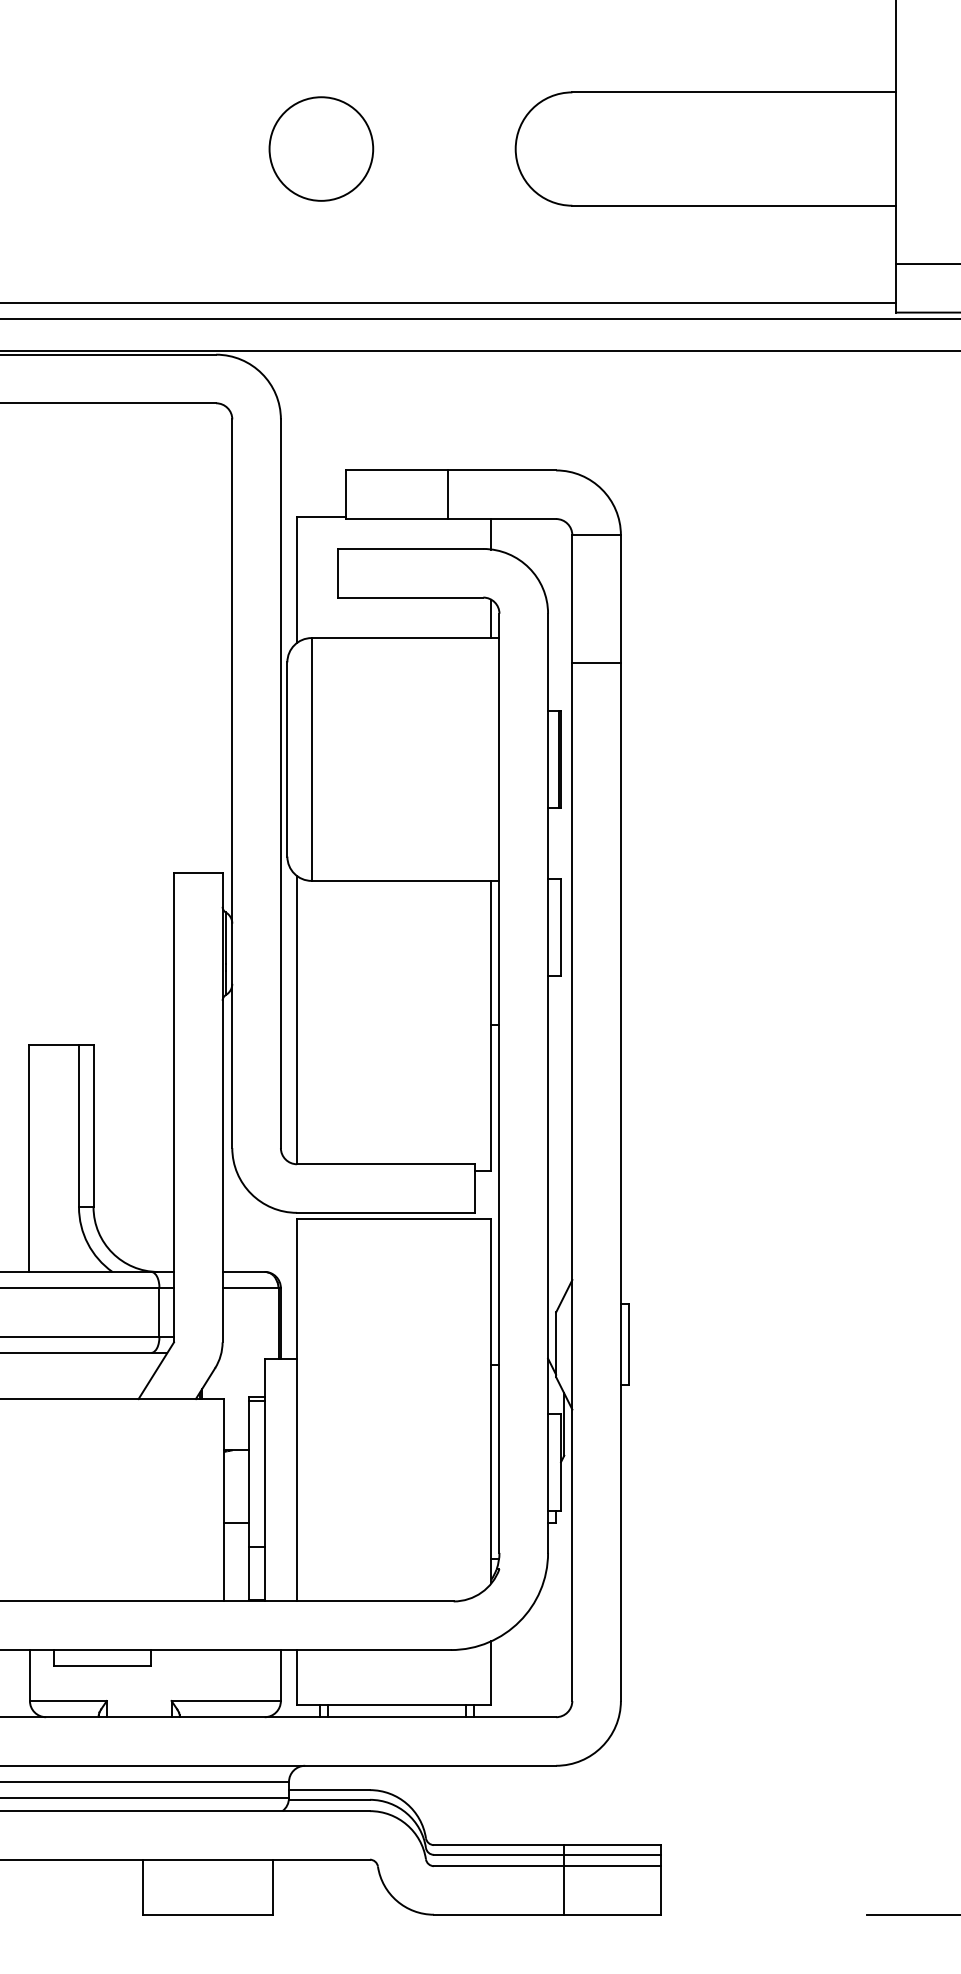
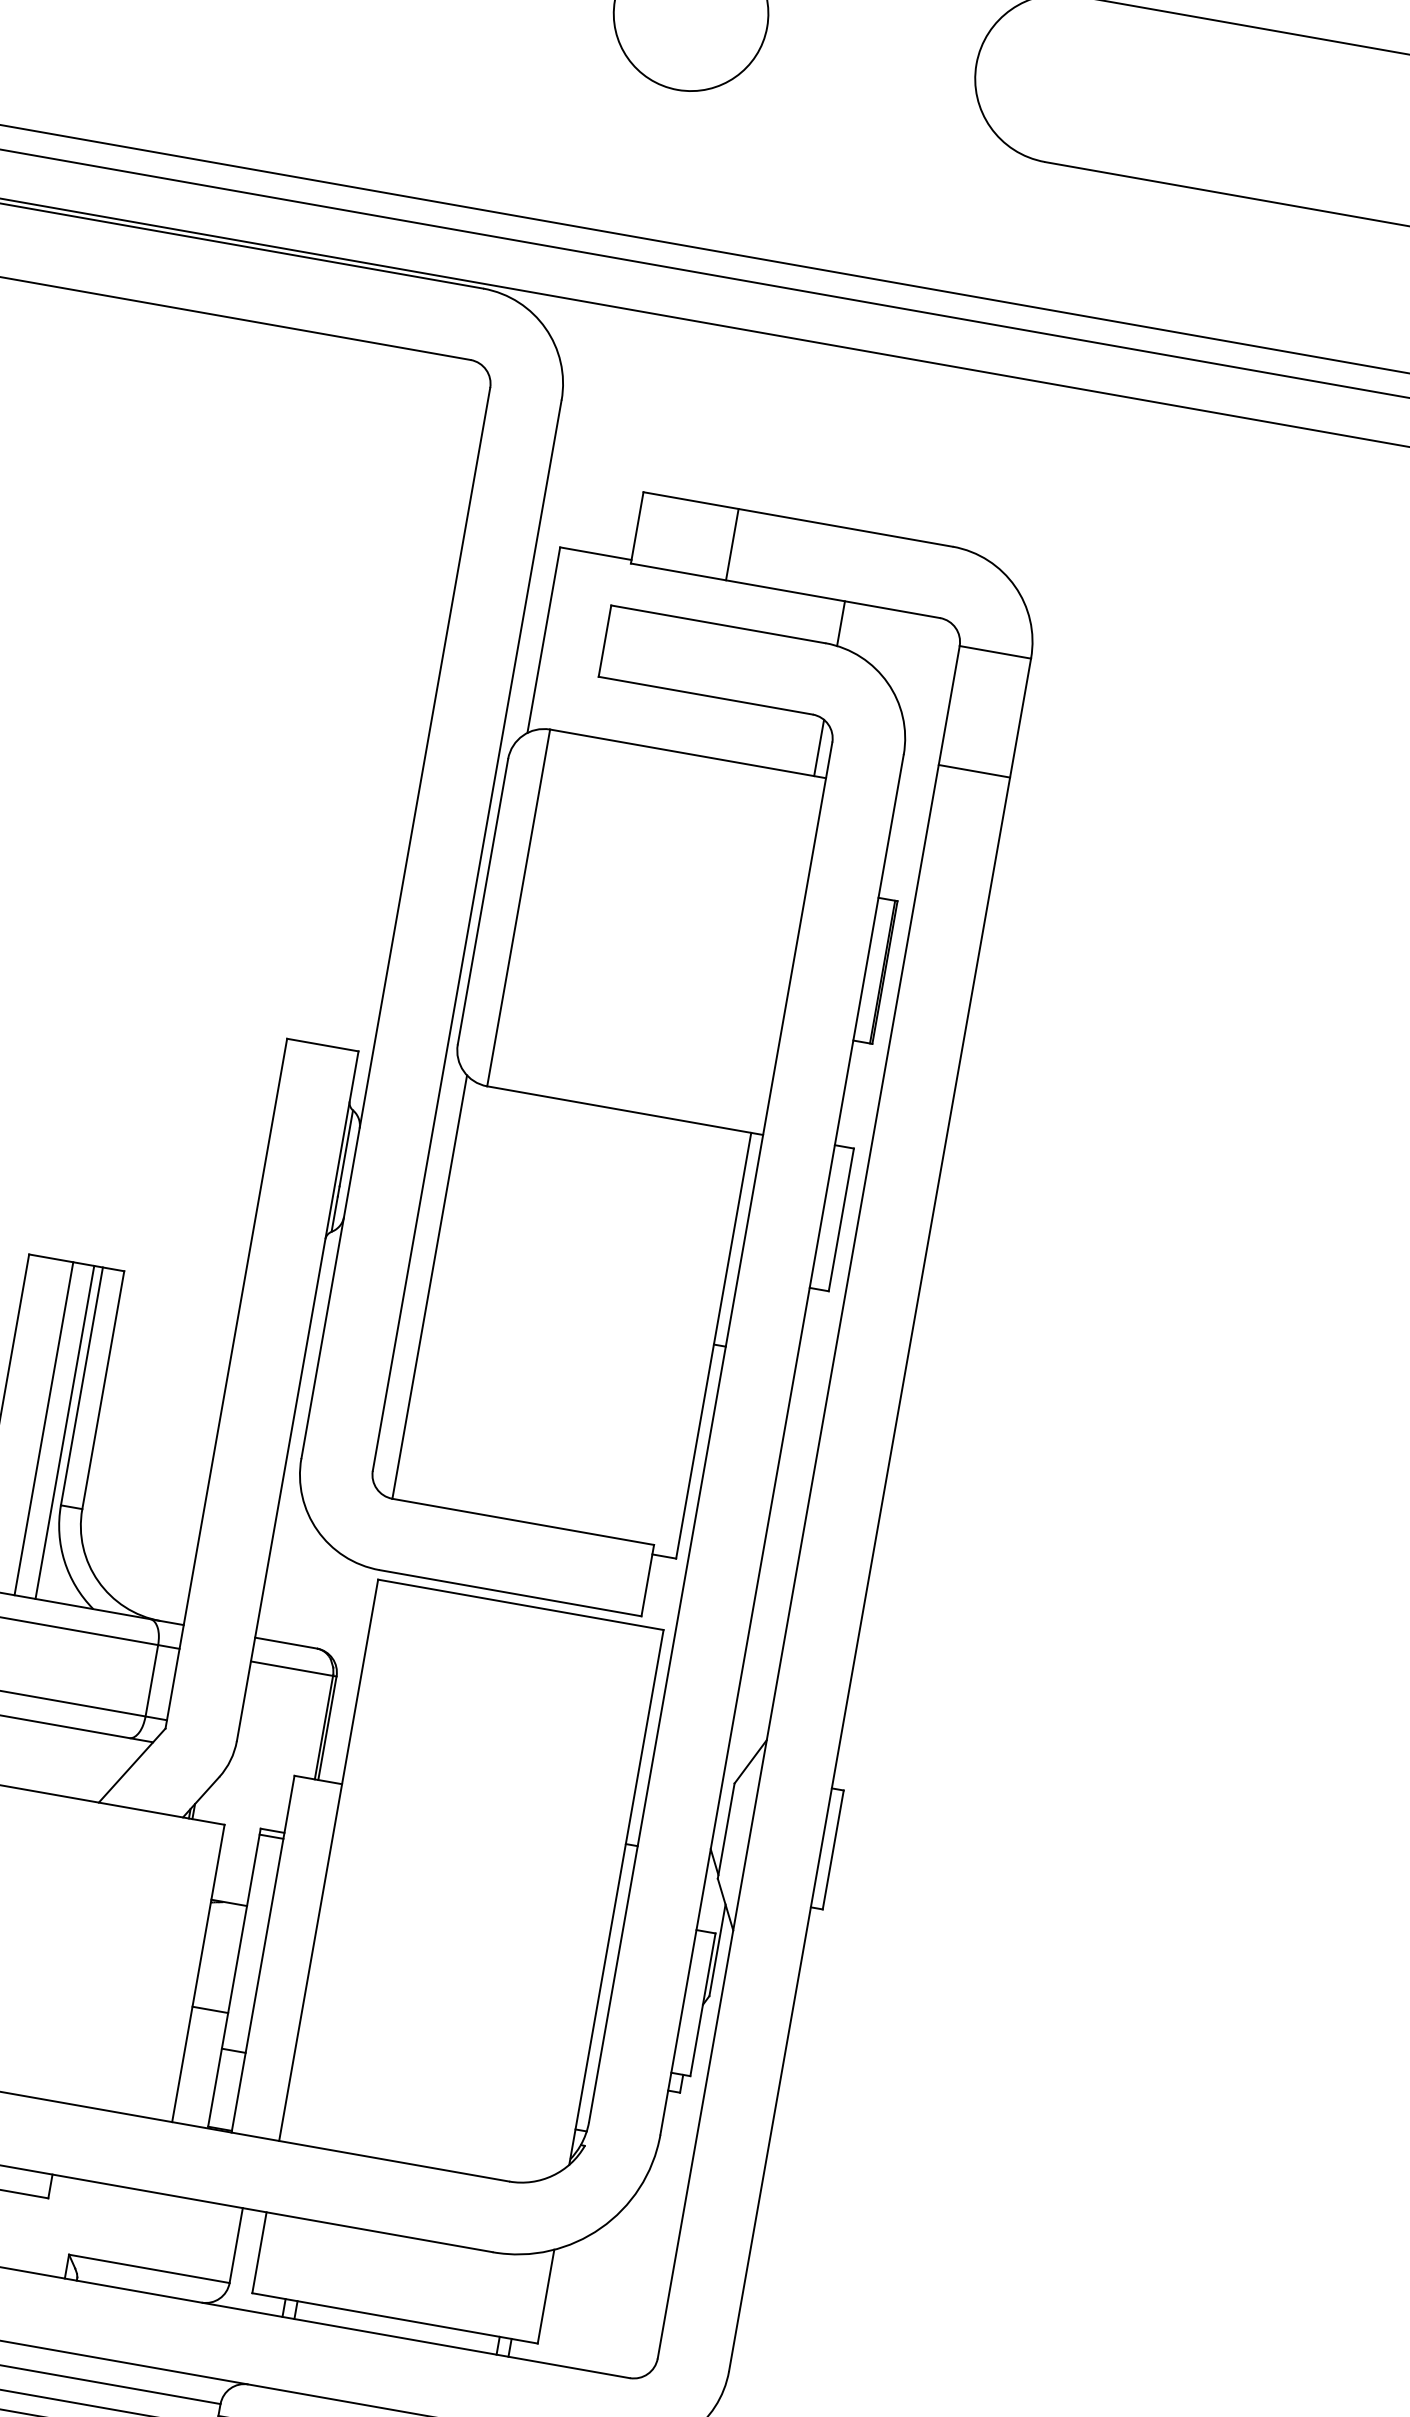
line: (448, 494) -> (732, 544), moved
line: (596, 663) -> (974, 771), moved
line: (58, 1158) -> (43, 1428), added
line: (73, 1158) -> (65, 1432), added

